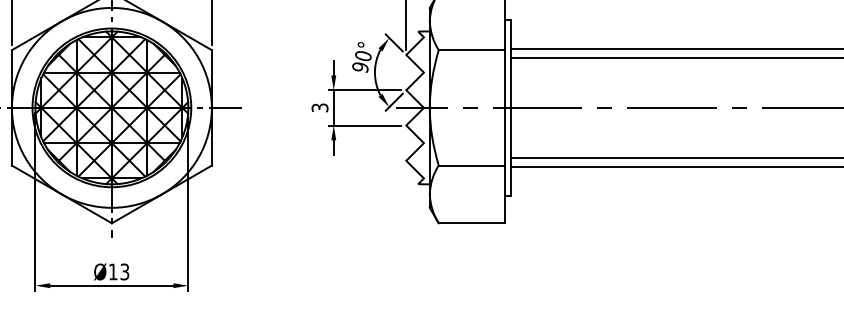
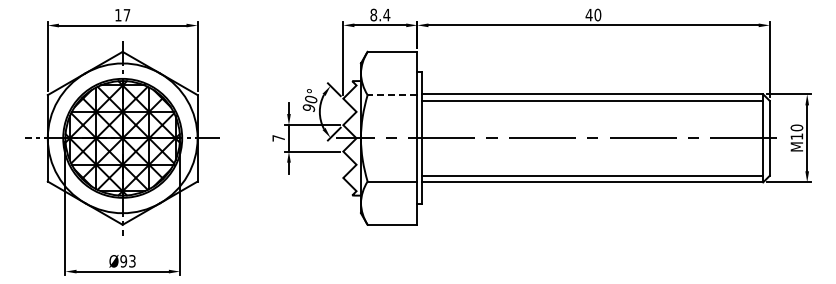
line: (471, 50) -> (392, 95), solid -> dashed
text: (319, 108) -> (278, 138), 3 -> 7
text: (112, 272) -> (123, 261), Ø13 -> Ø93

